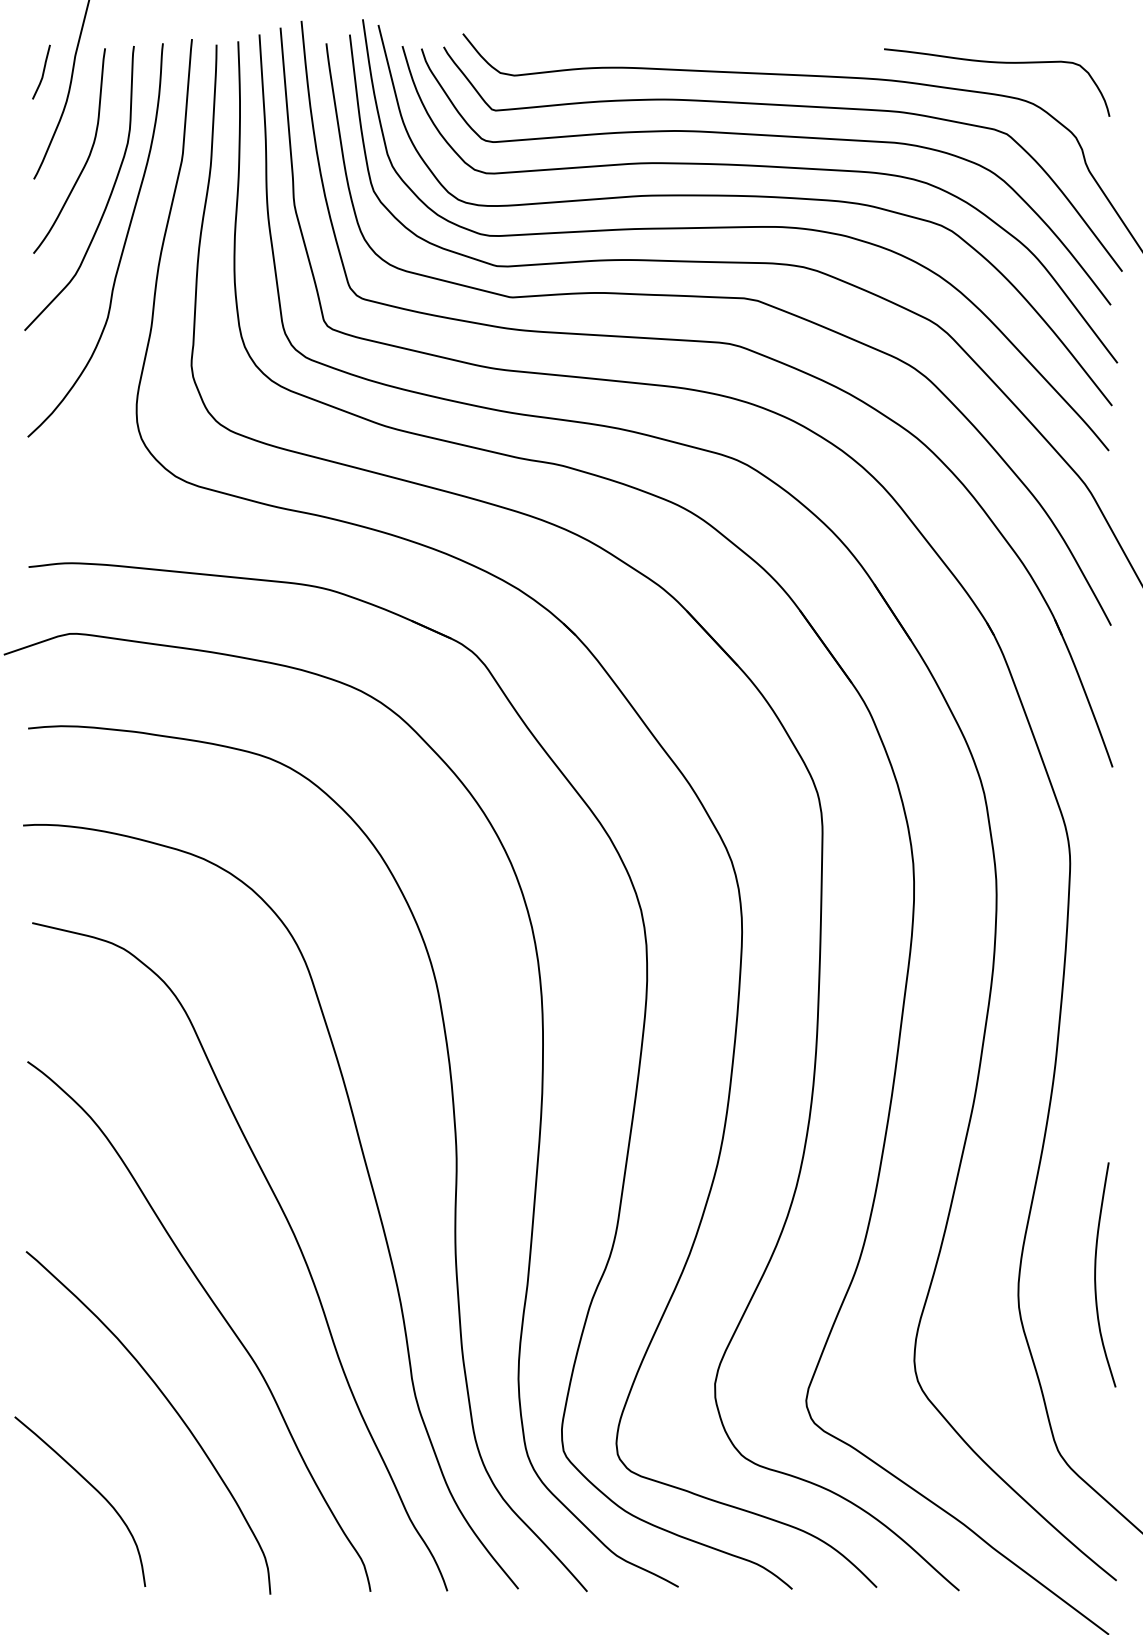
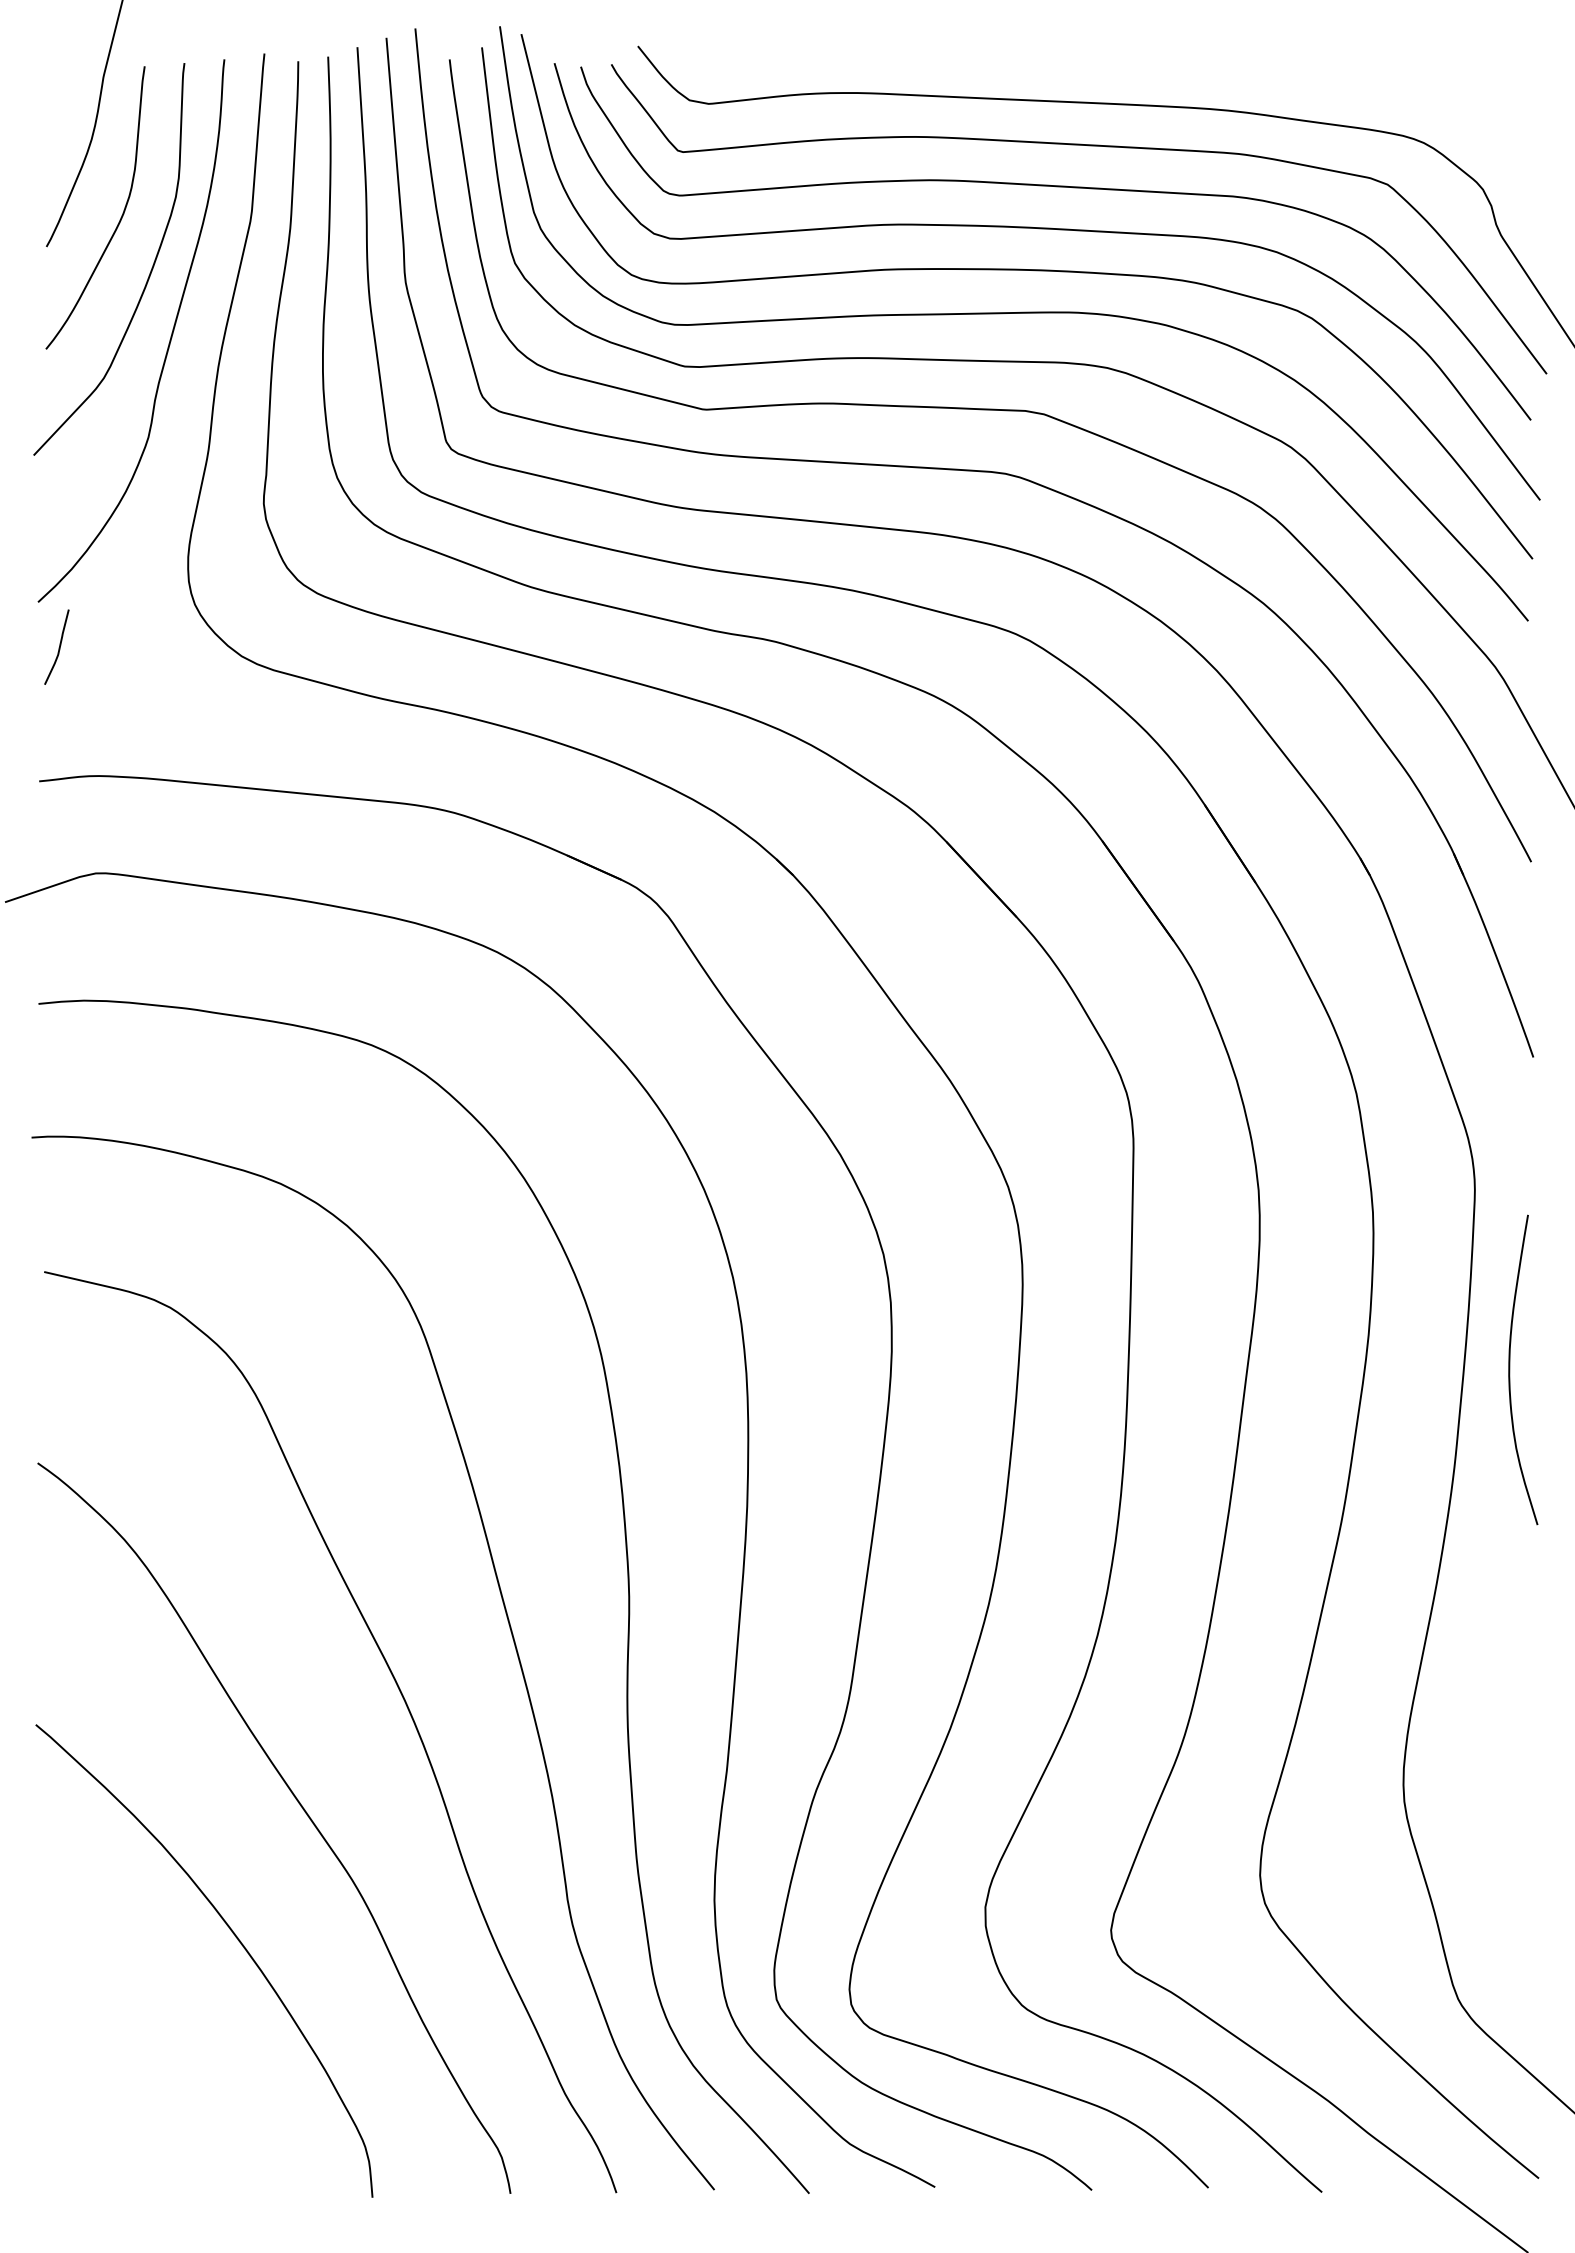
curve: (996, 62) -> (1373, 86), removed
curve: (42, 72) -> (58, 647), moved
curve: (1096, 1274) -> (1510, 1369), moved
curve: (93, 1487) -> (128, 2050), removed

